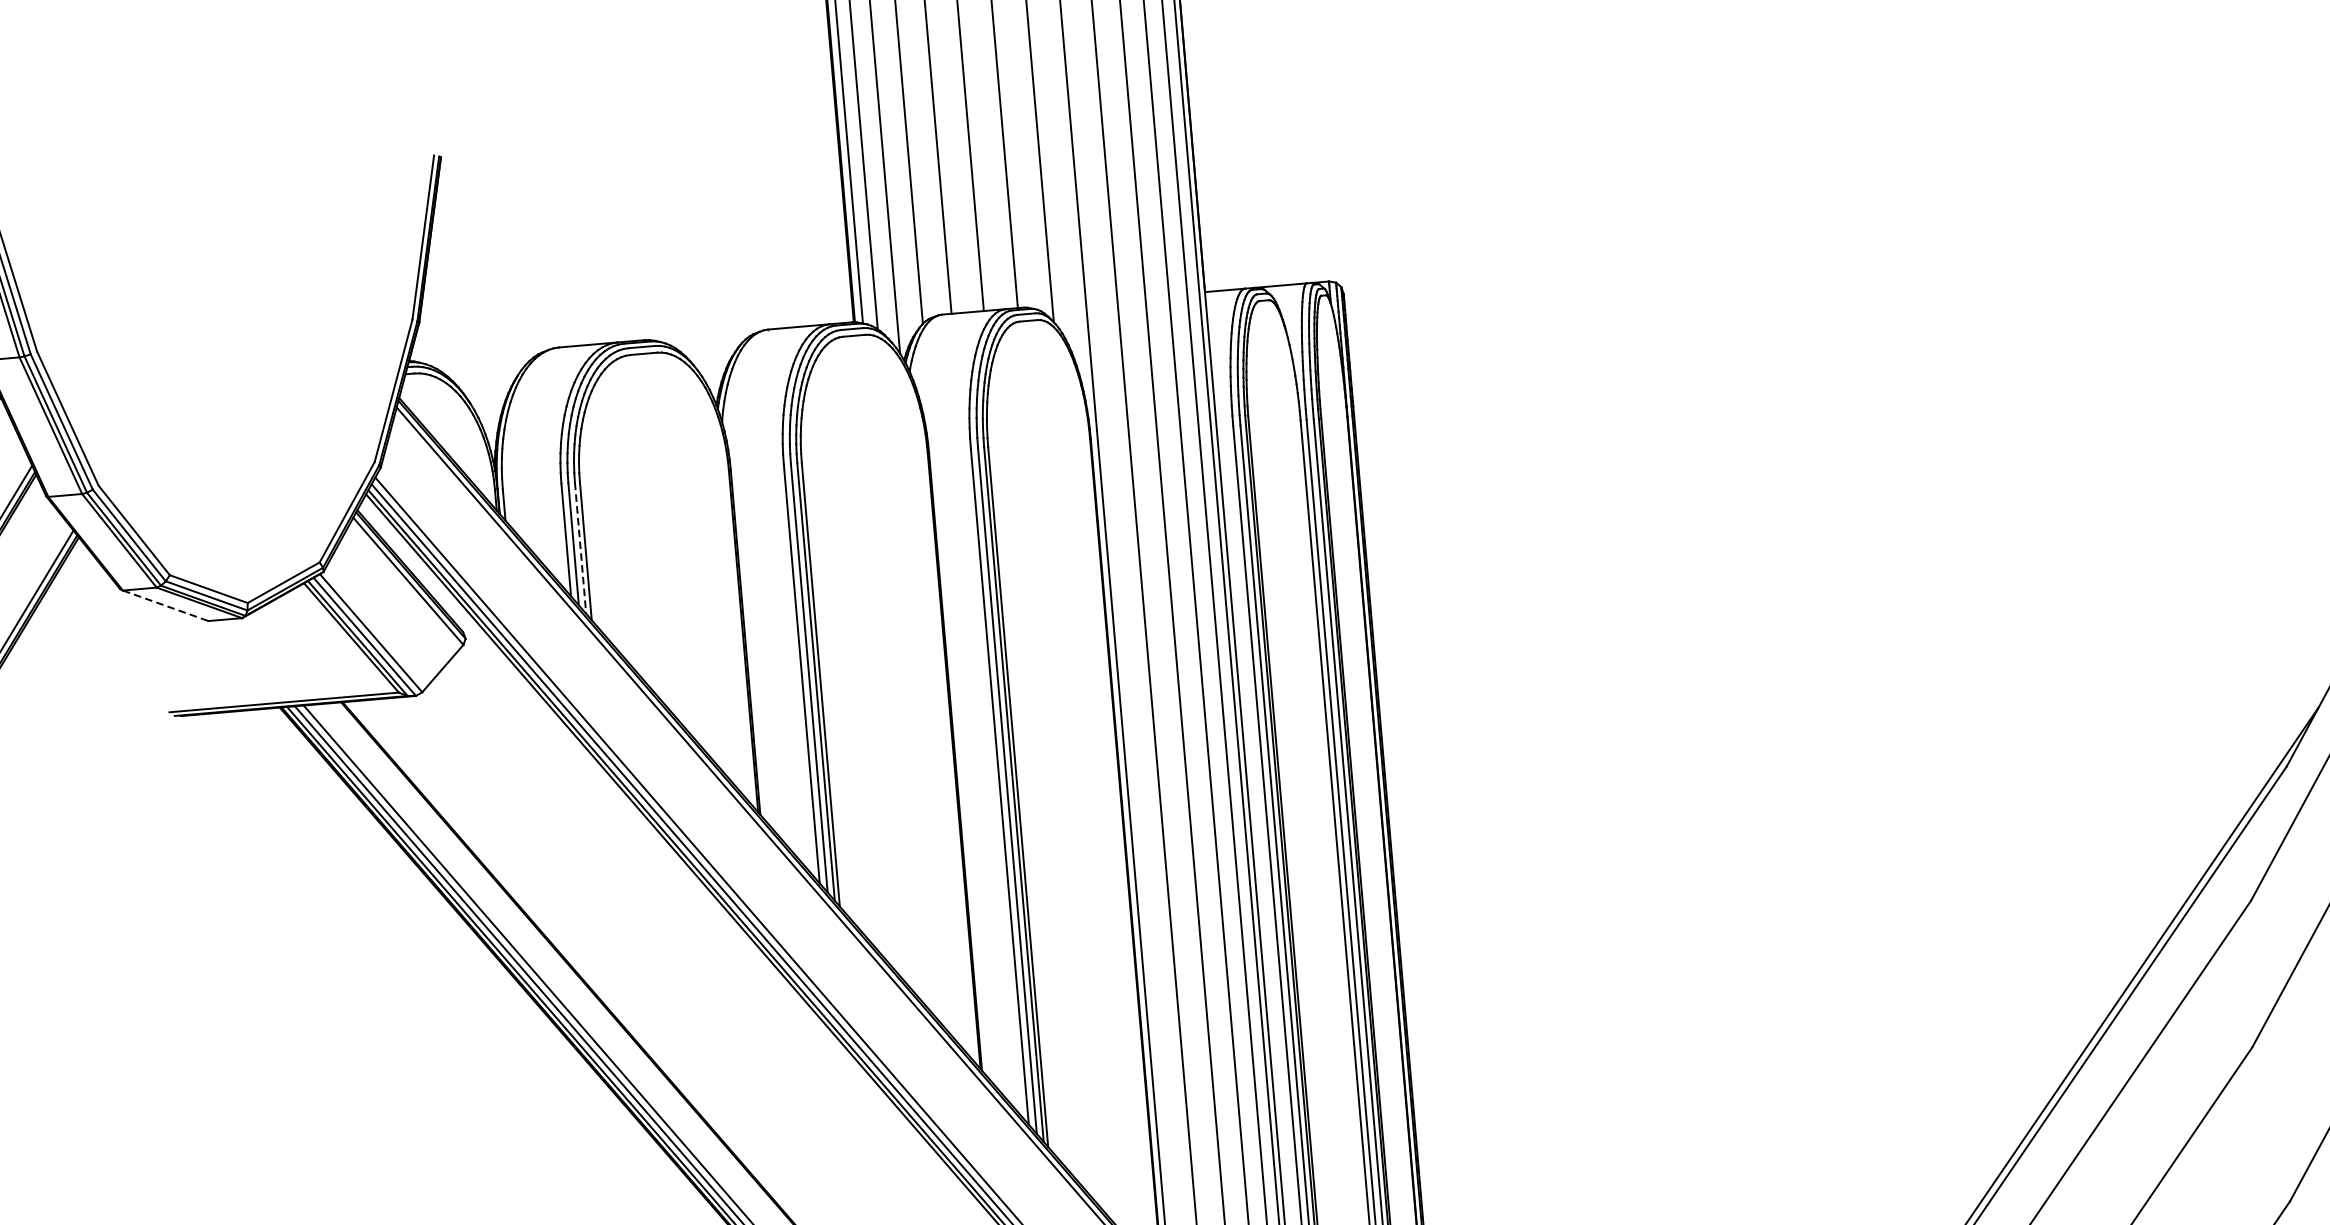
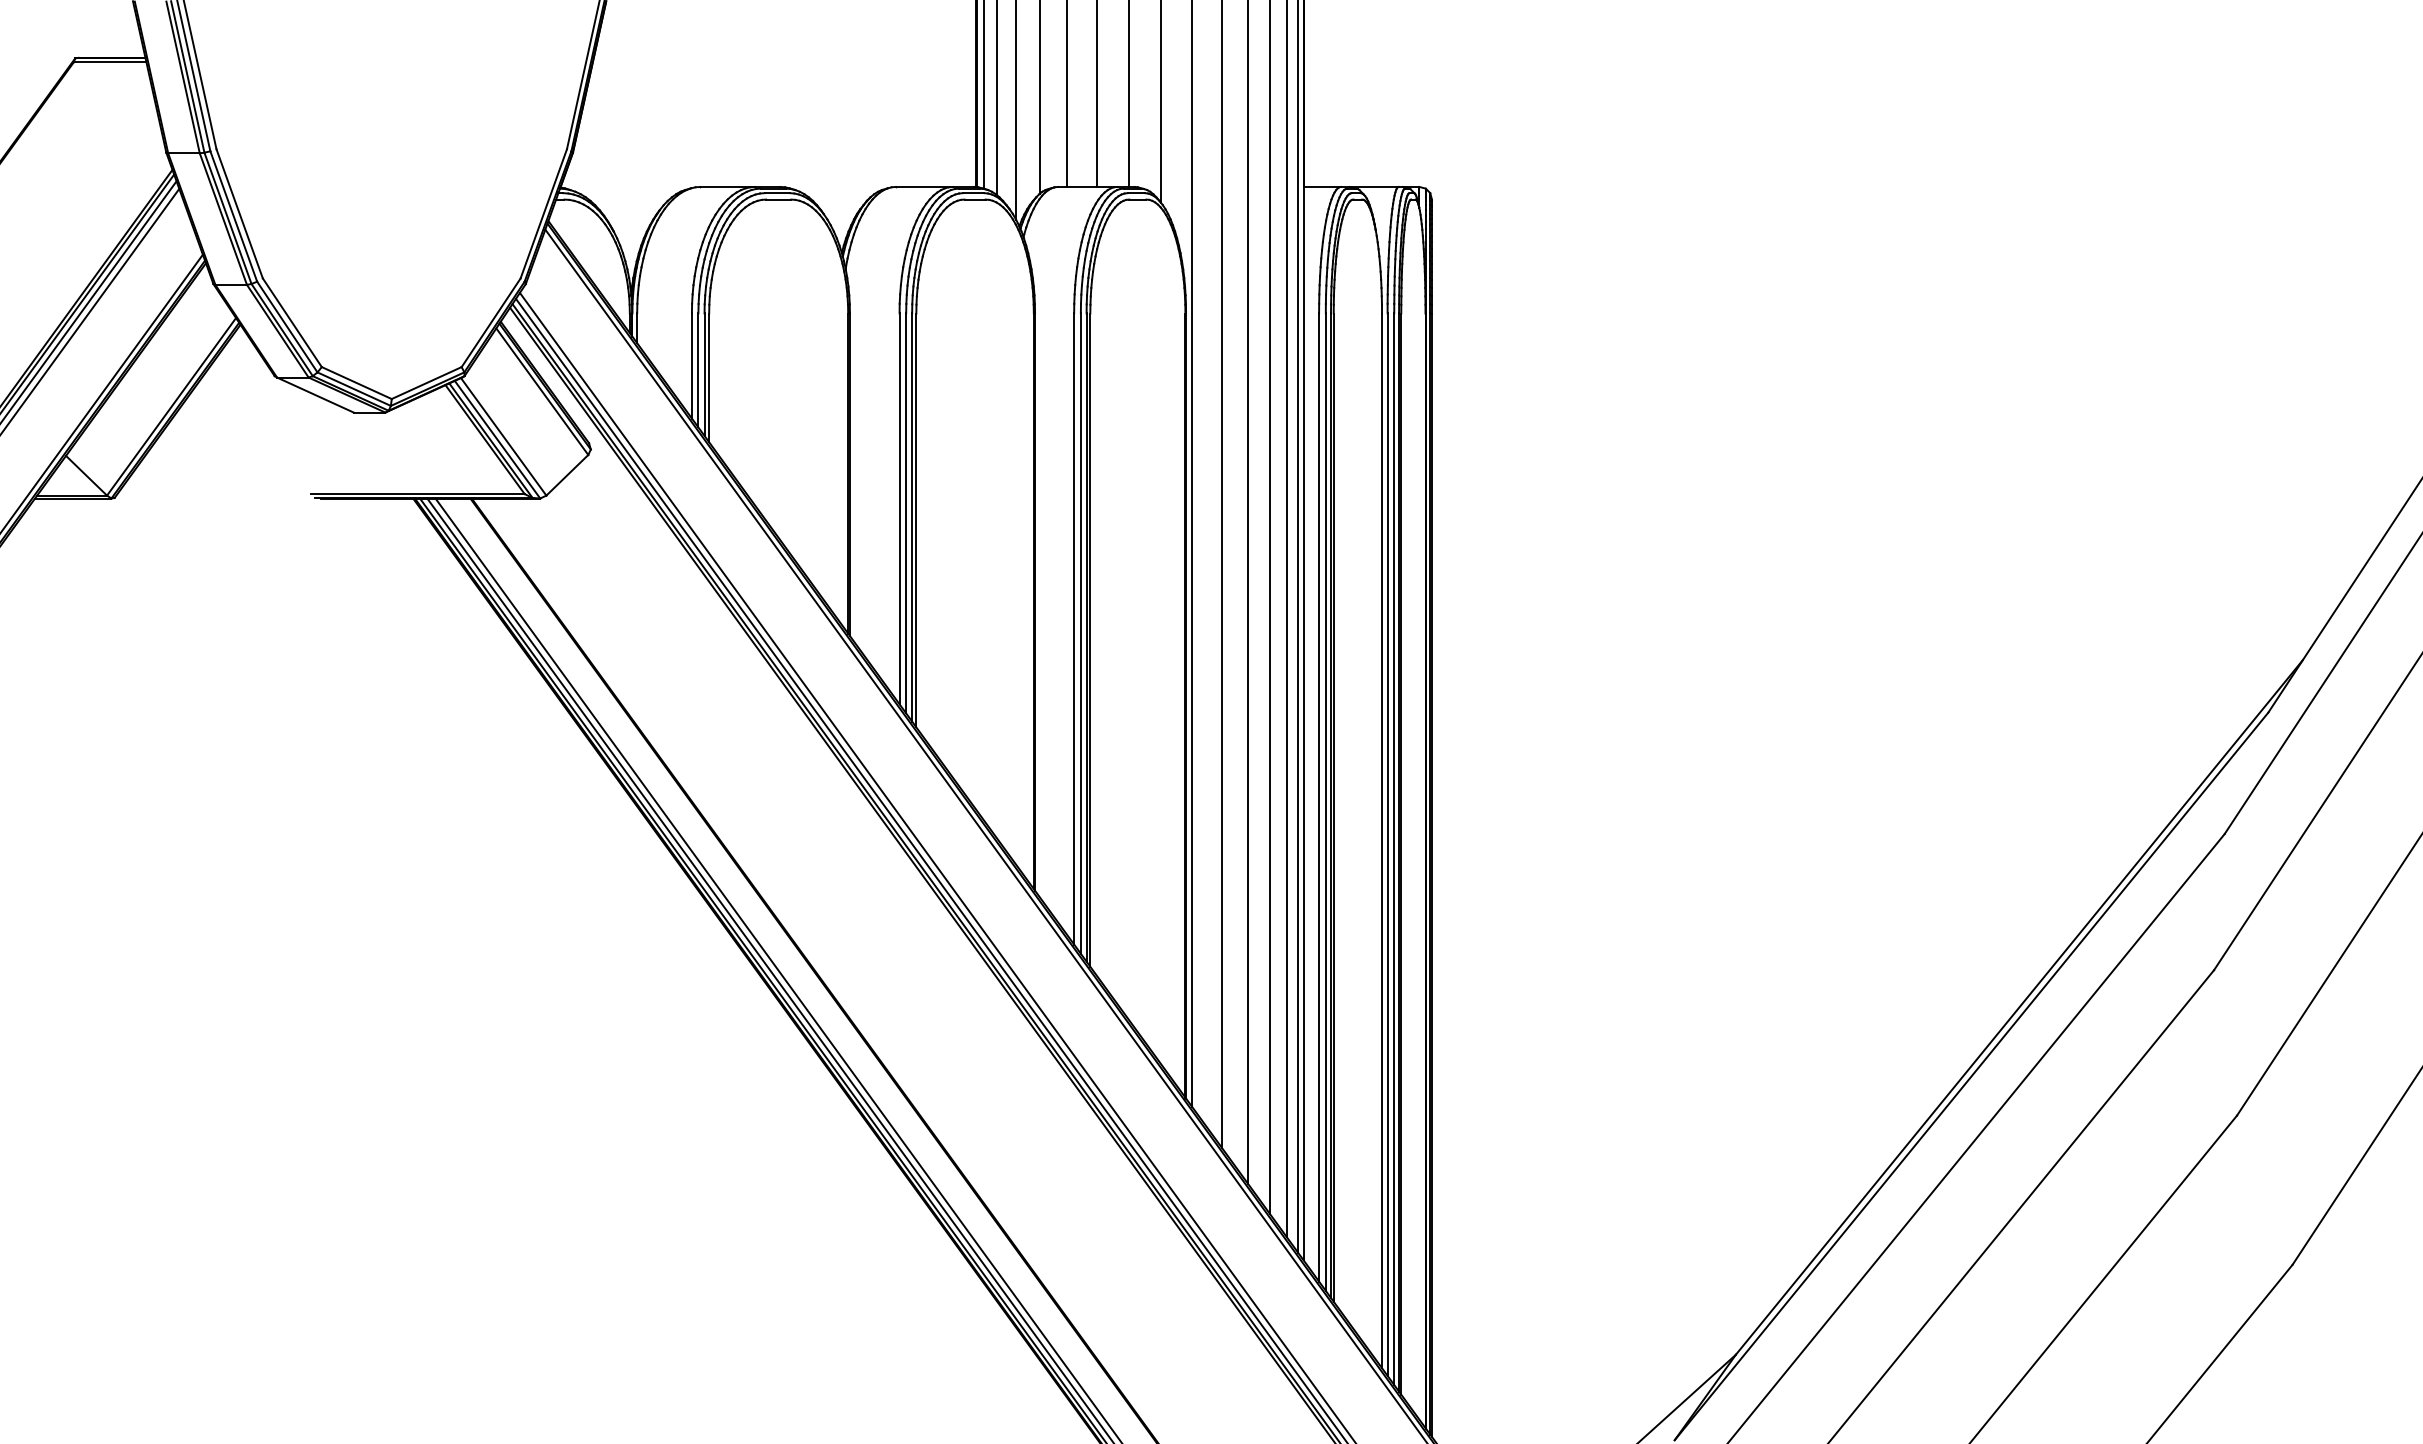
line: (580, 549) -> (704, 375), dashed -> solid
line: (165, 606) -> (315, 395), dashed -> solid

